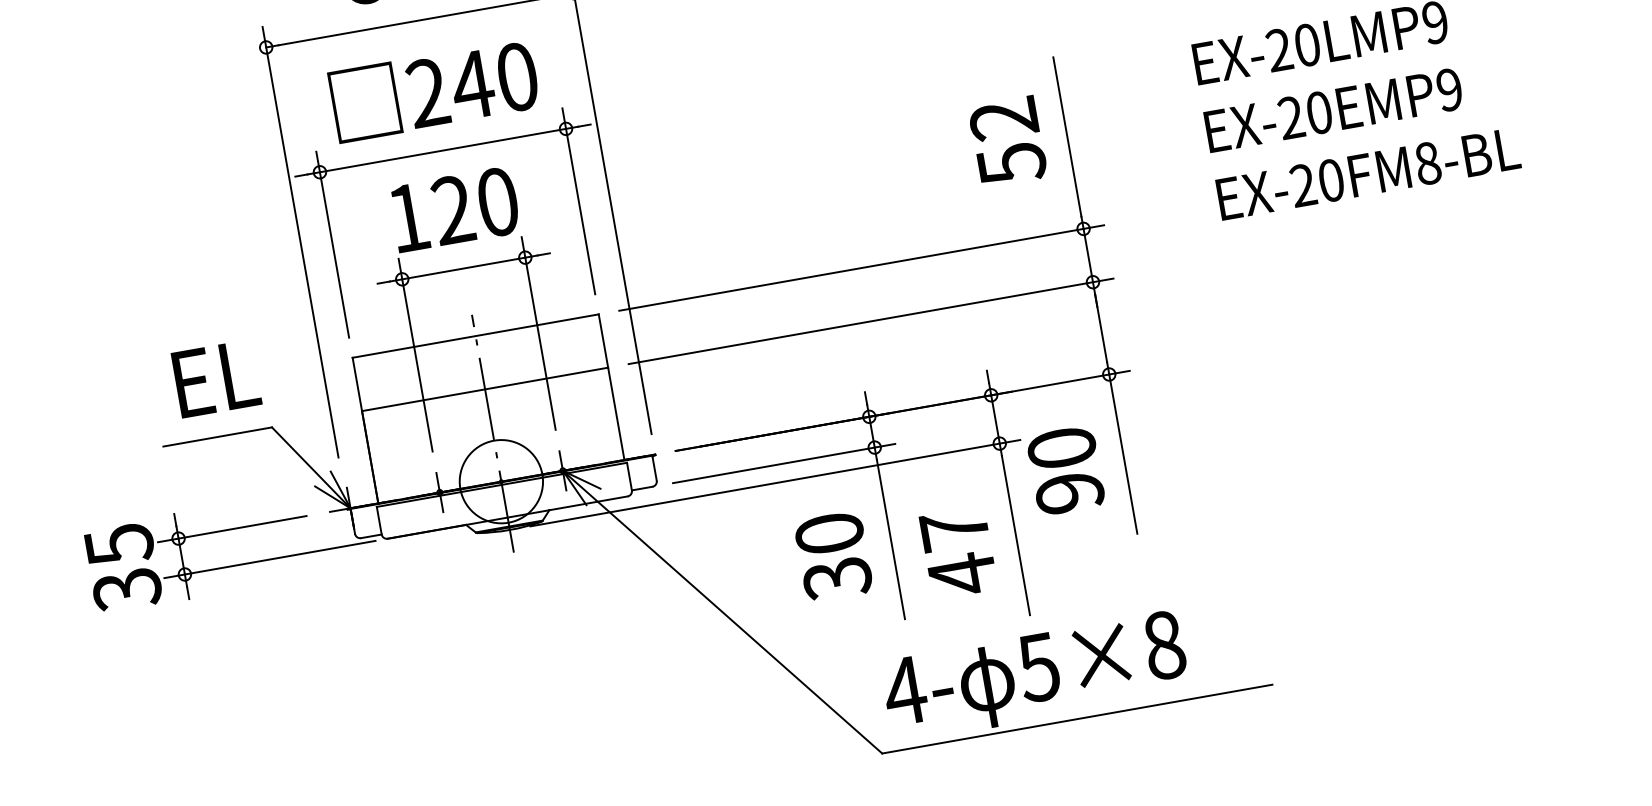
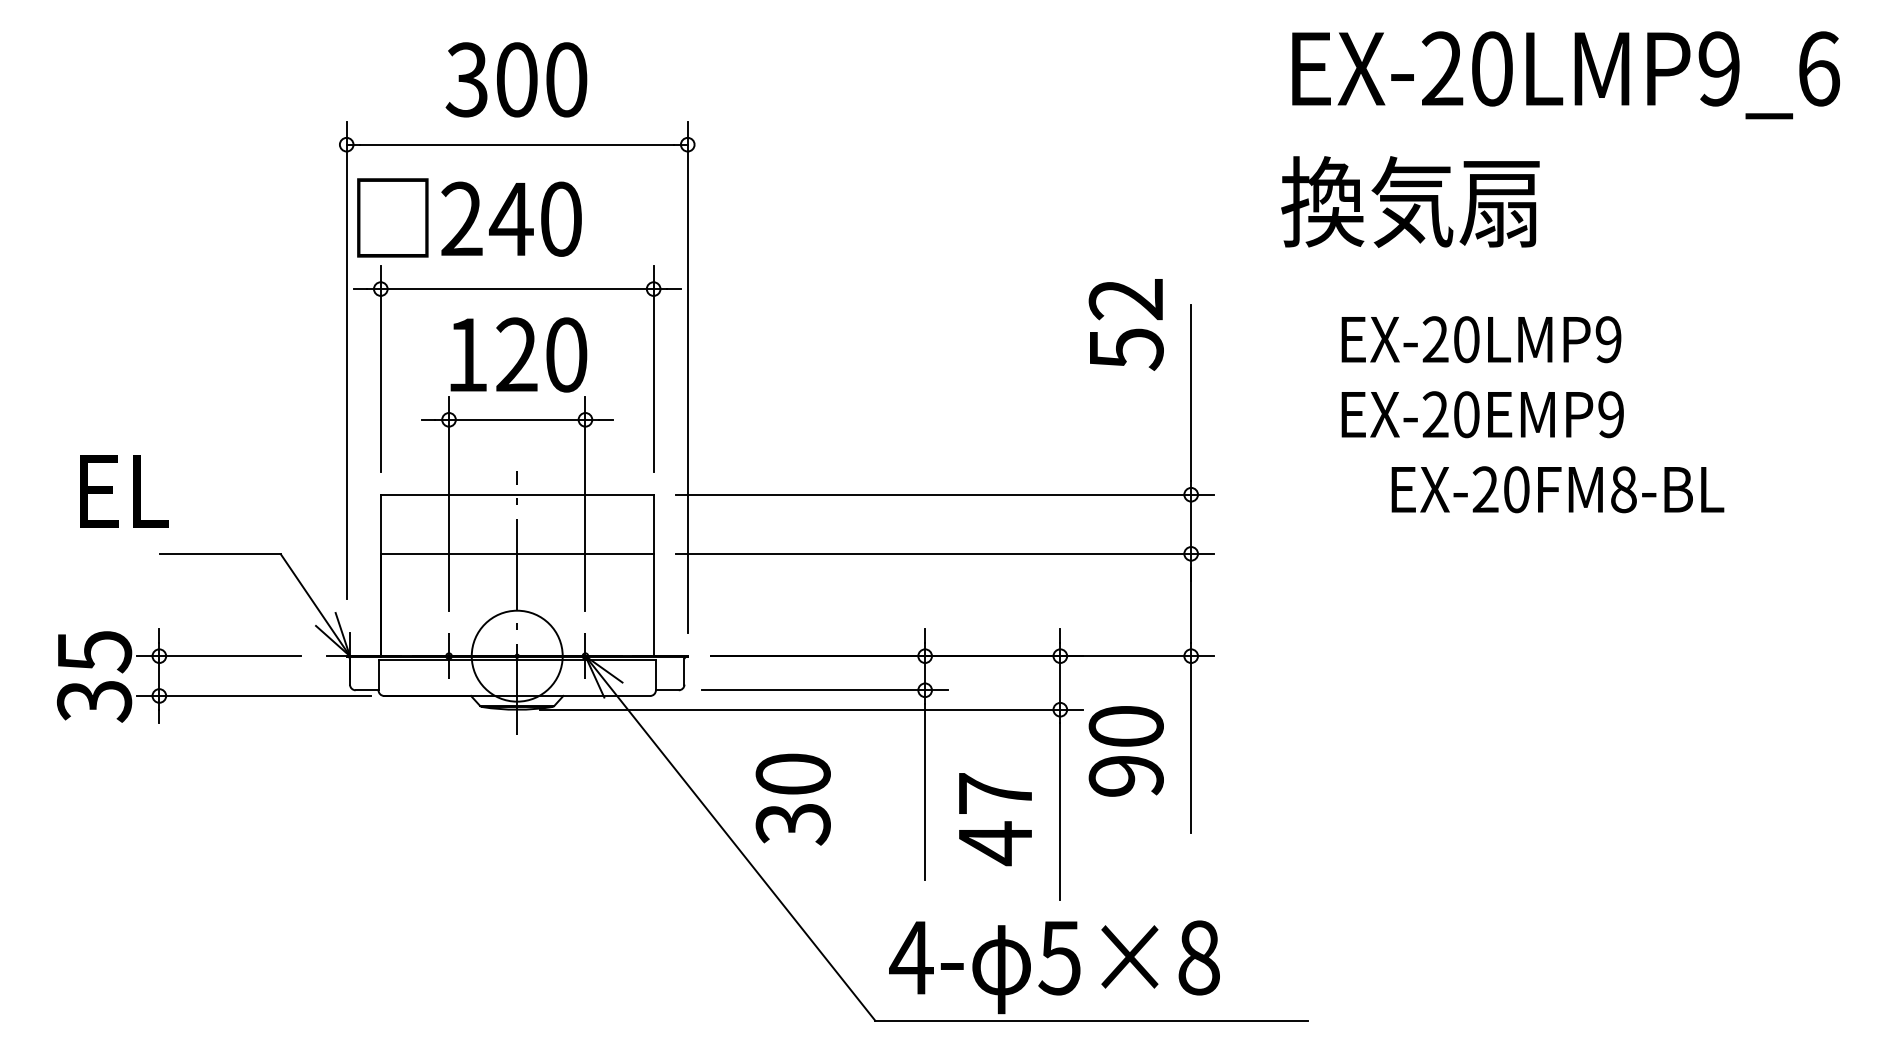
text: (434, 90) -> (469, 217), moved
text: (1007, 141) -> (1125, 324), moved
text: (1368, 173) -> (1557, 489), moved
text: (216, 378) -> (124, 491), moved
text: (832, 556) -> (792, 799), moved

